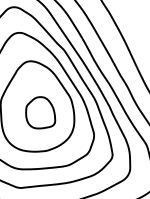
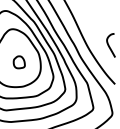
part: (41, 113) -> (19, 62), size x0.6

